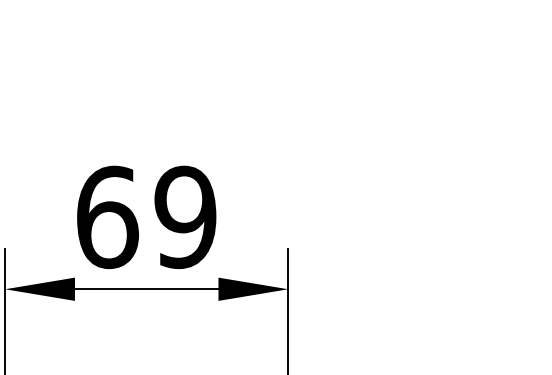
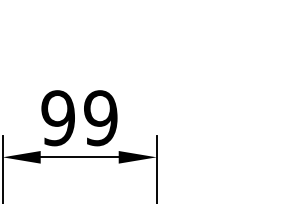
text: (107, 217) -> (58, 118), 69 -> 99

